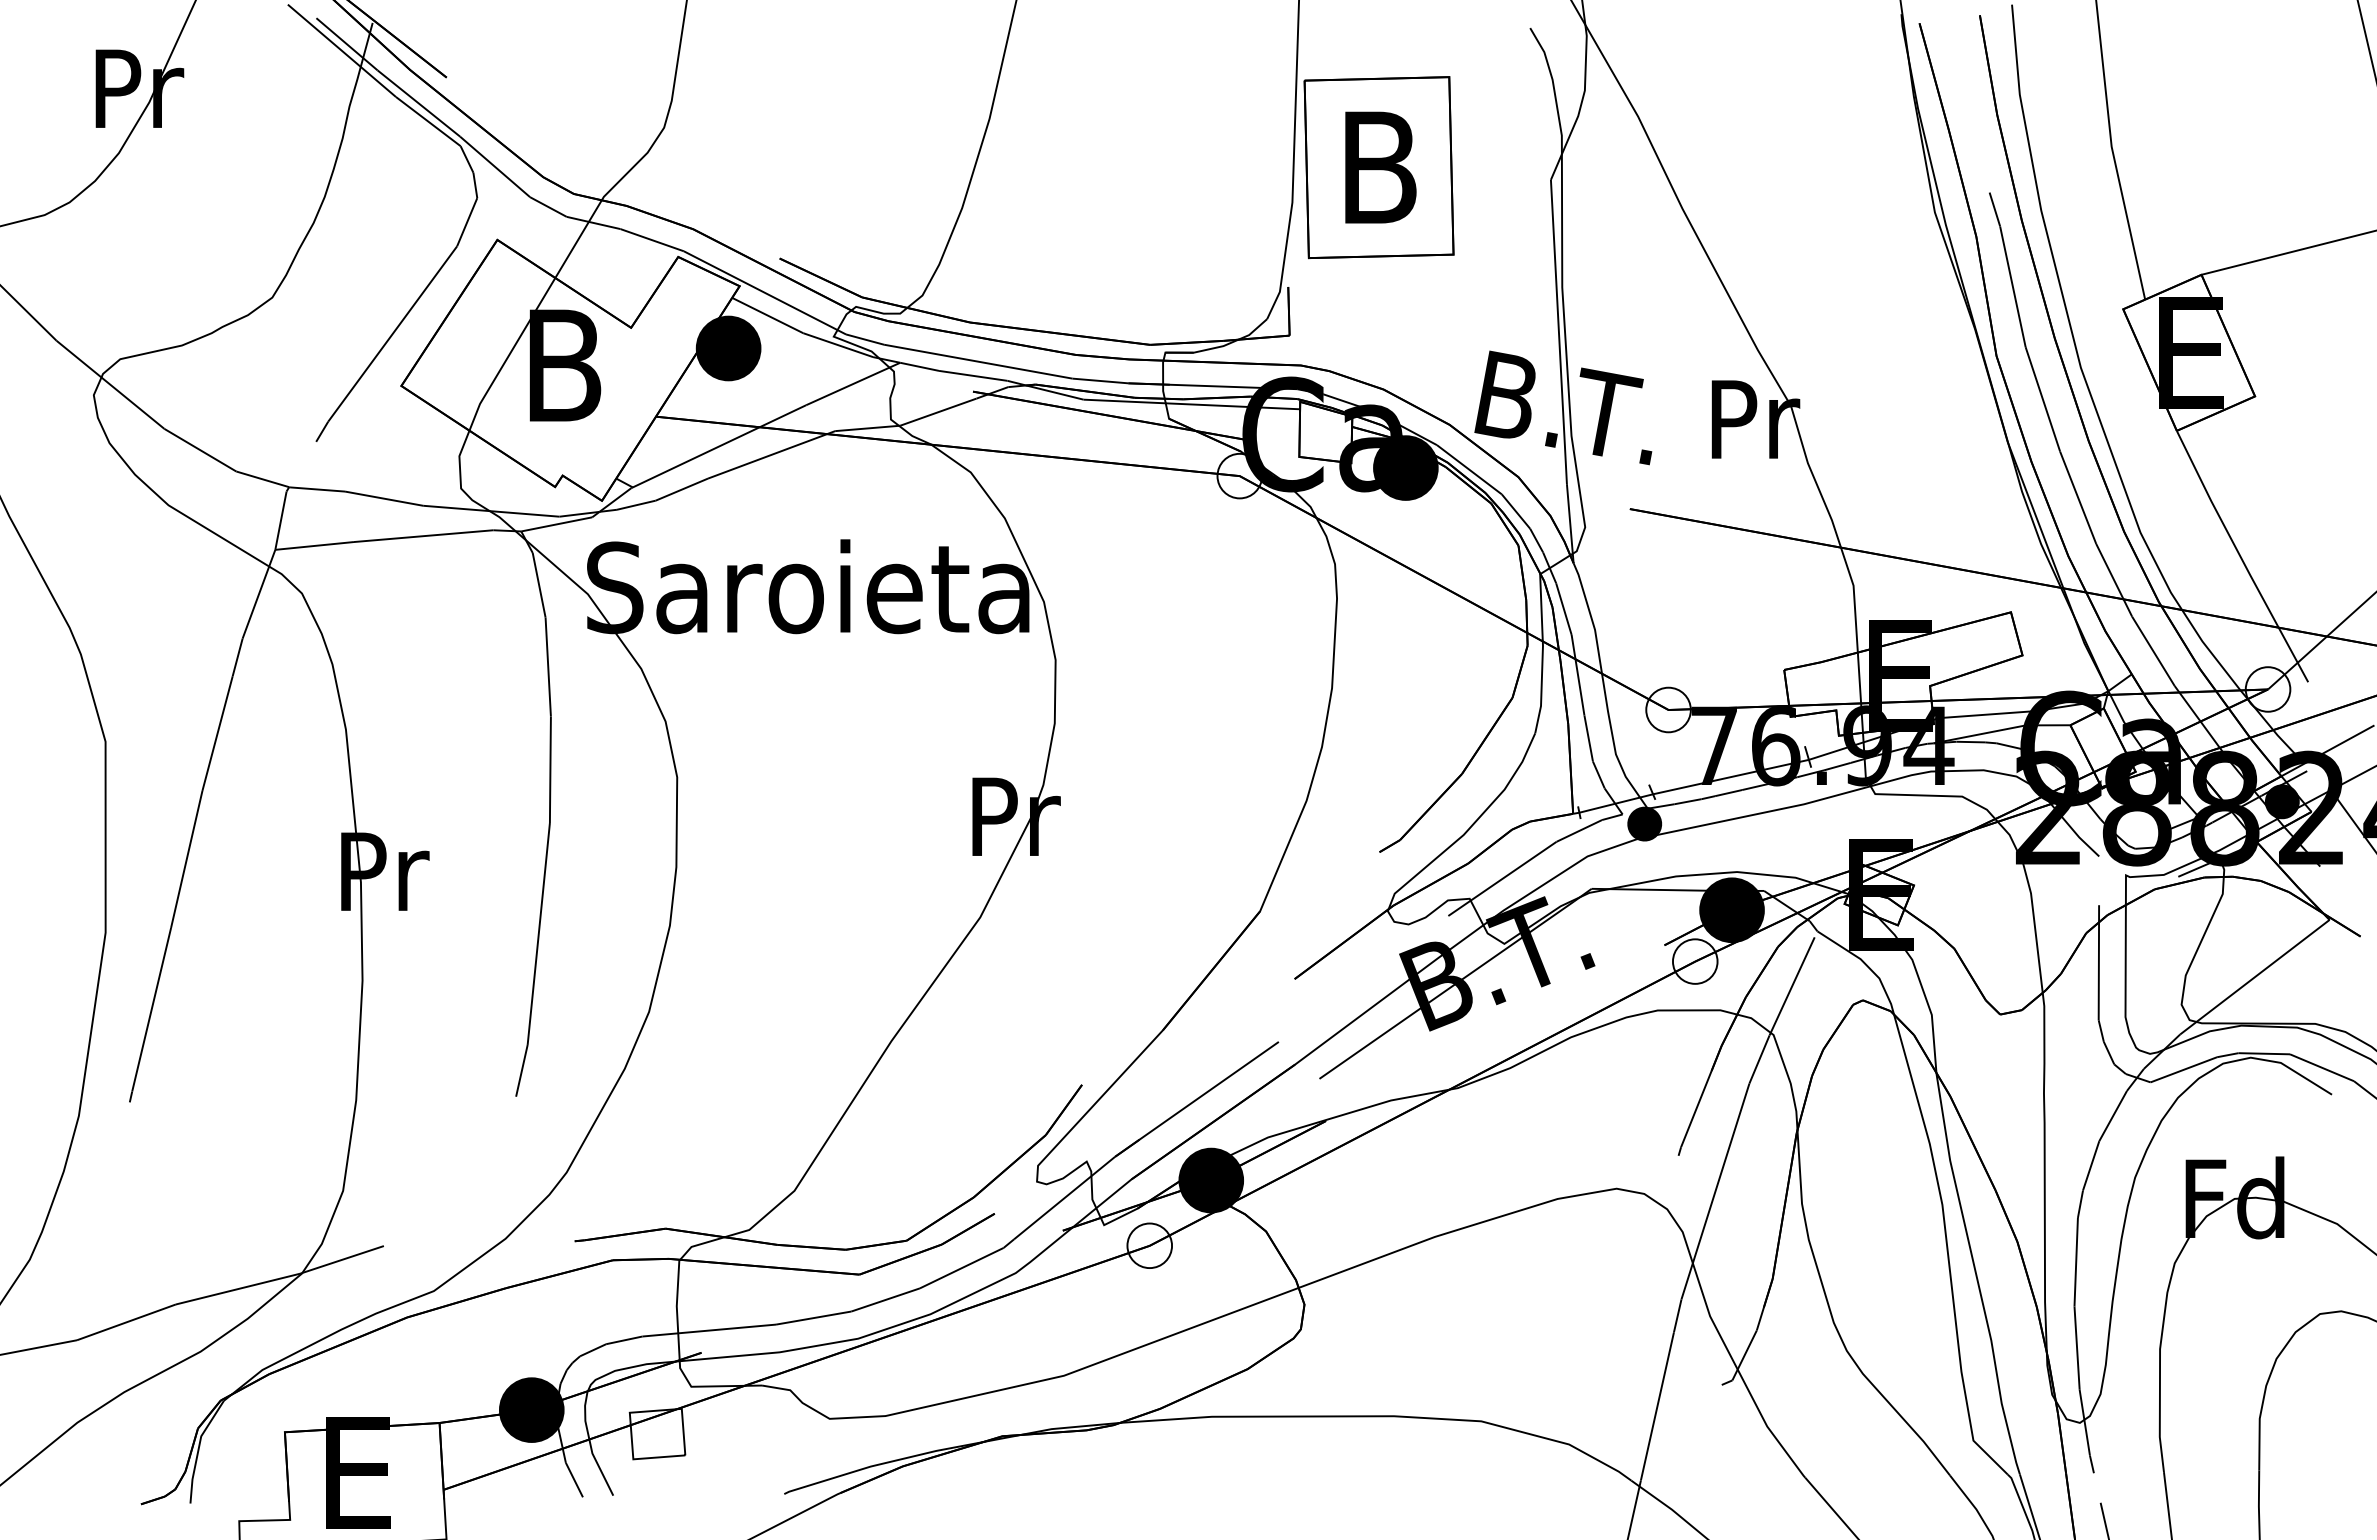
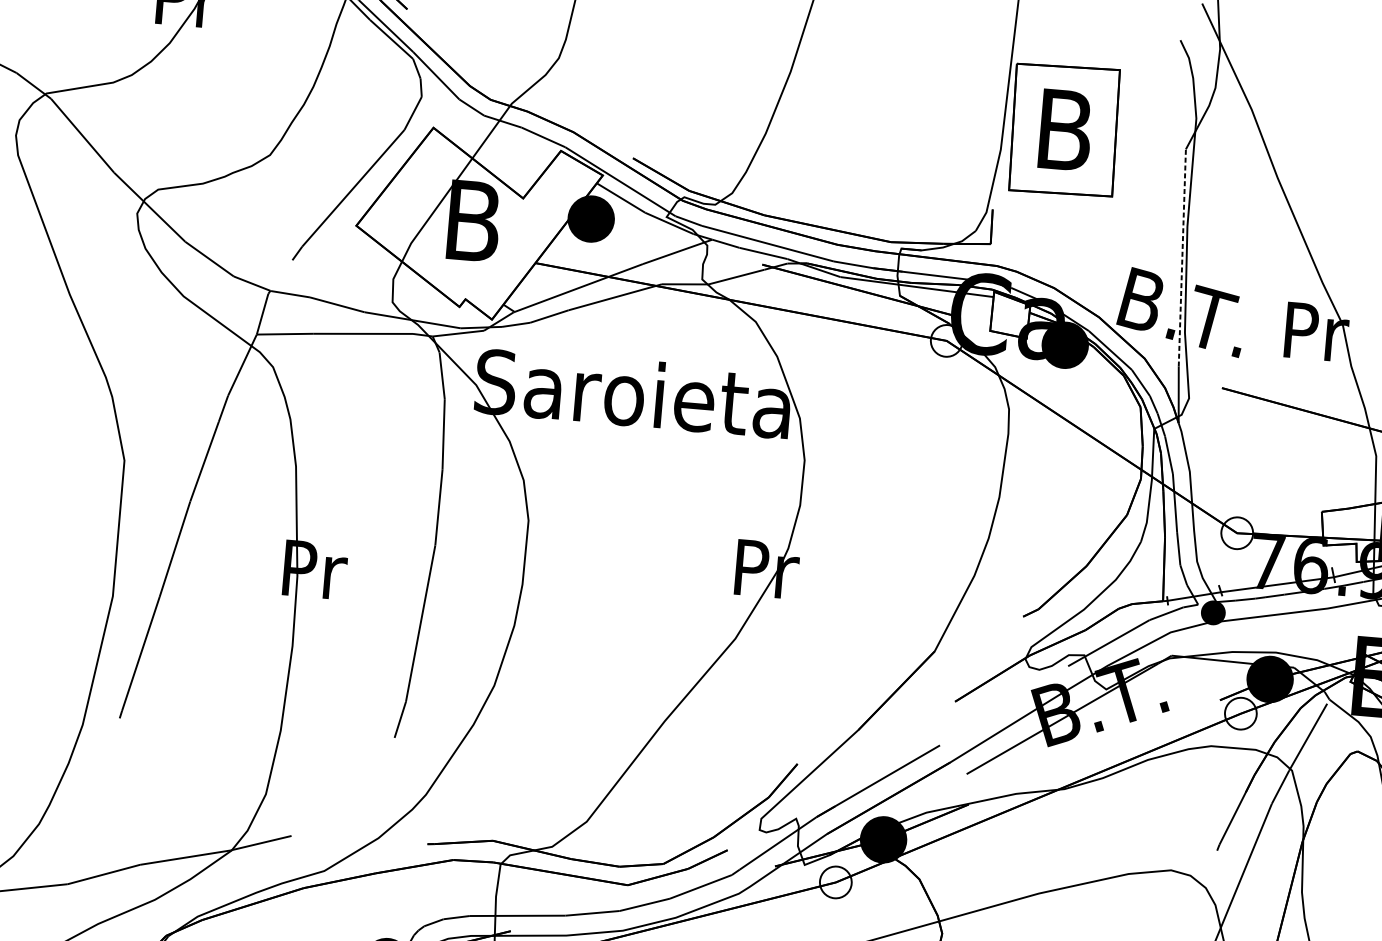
line: (1558, 331) -> (1182, 257), solid -> dashed

